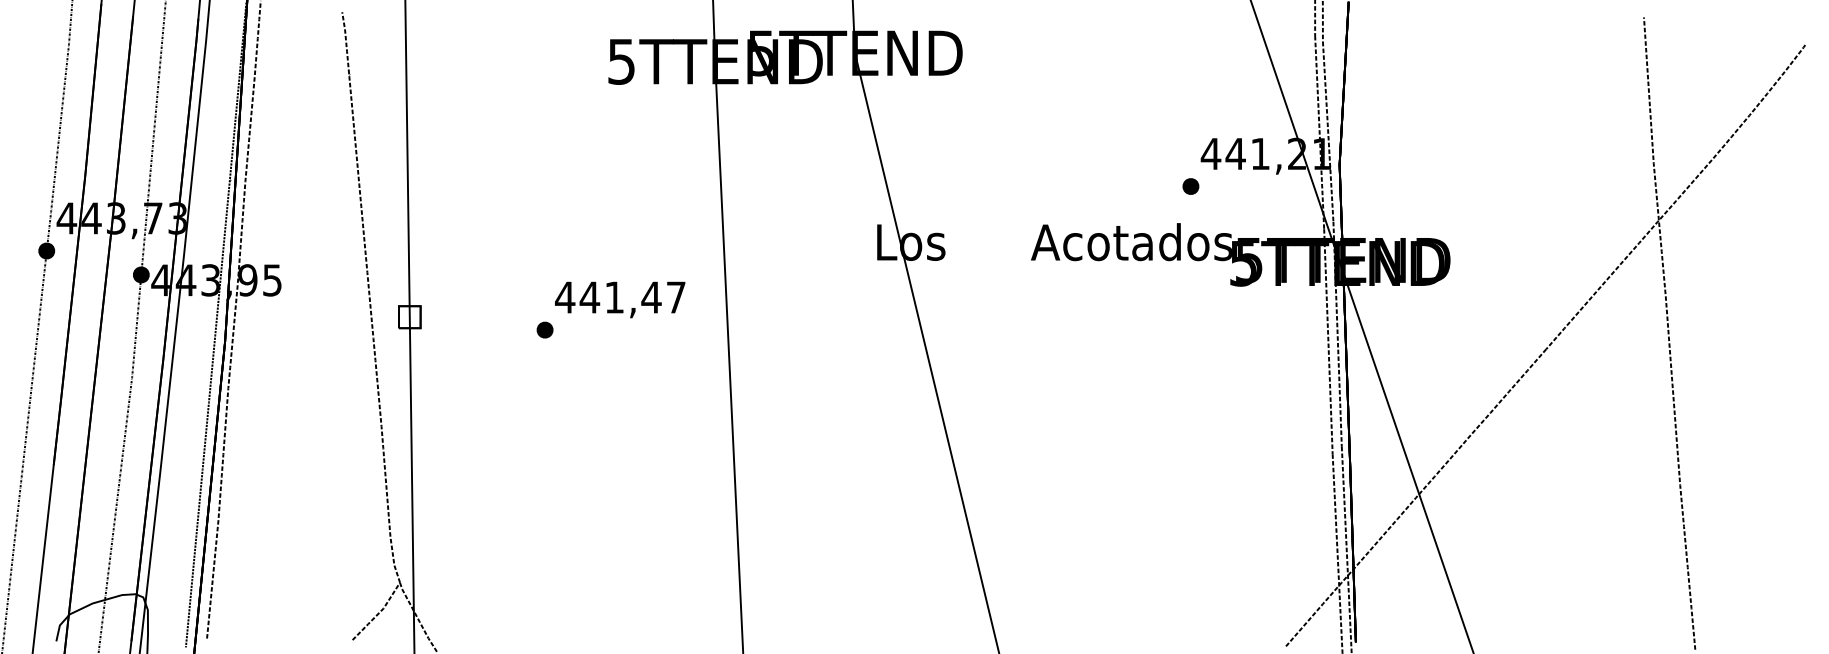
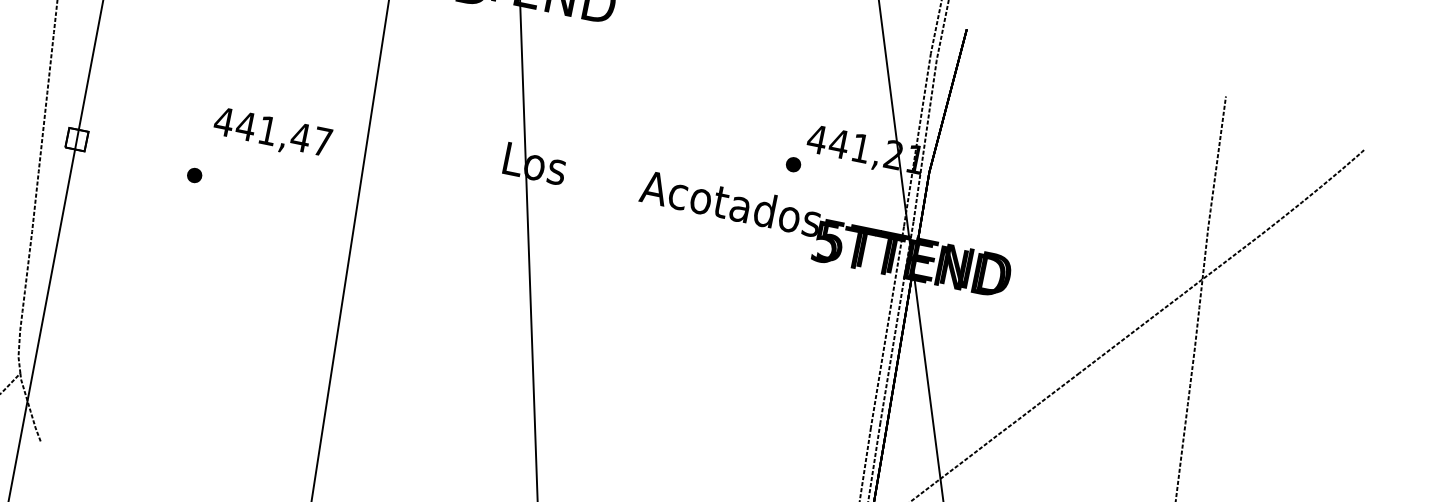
text: (620, 299) -> (272, 133), moved

